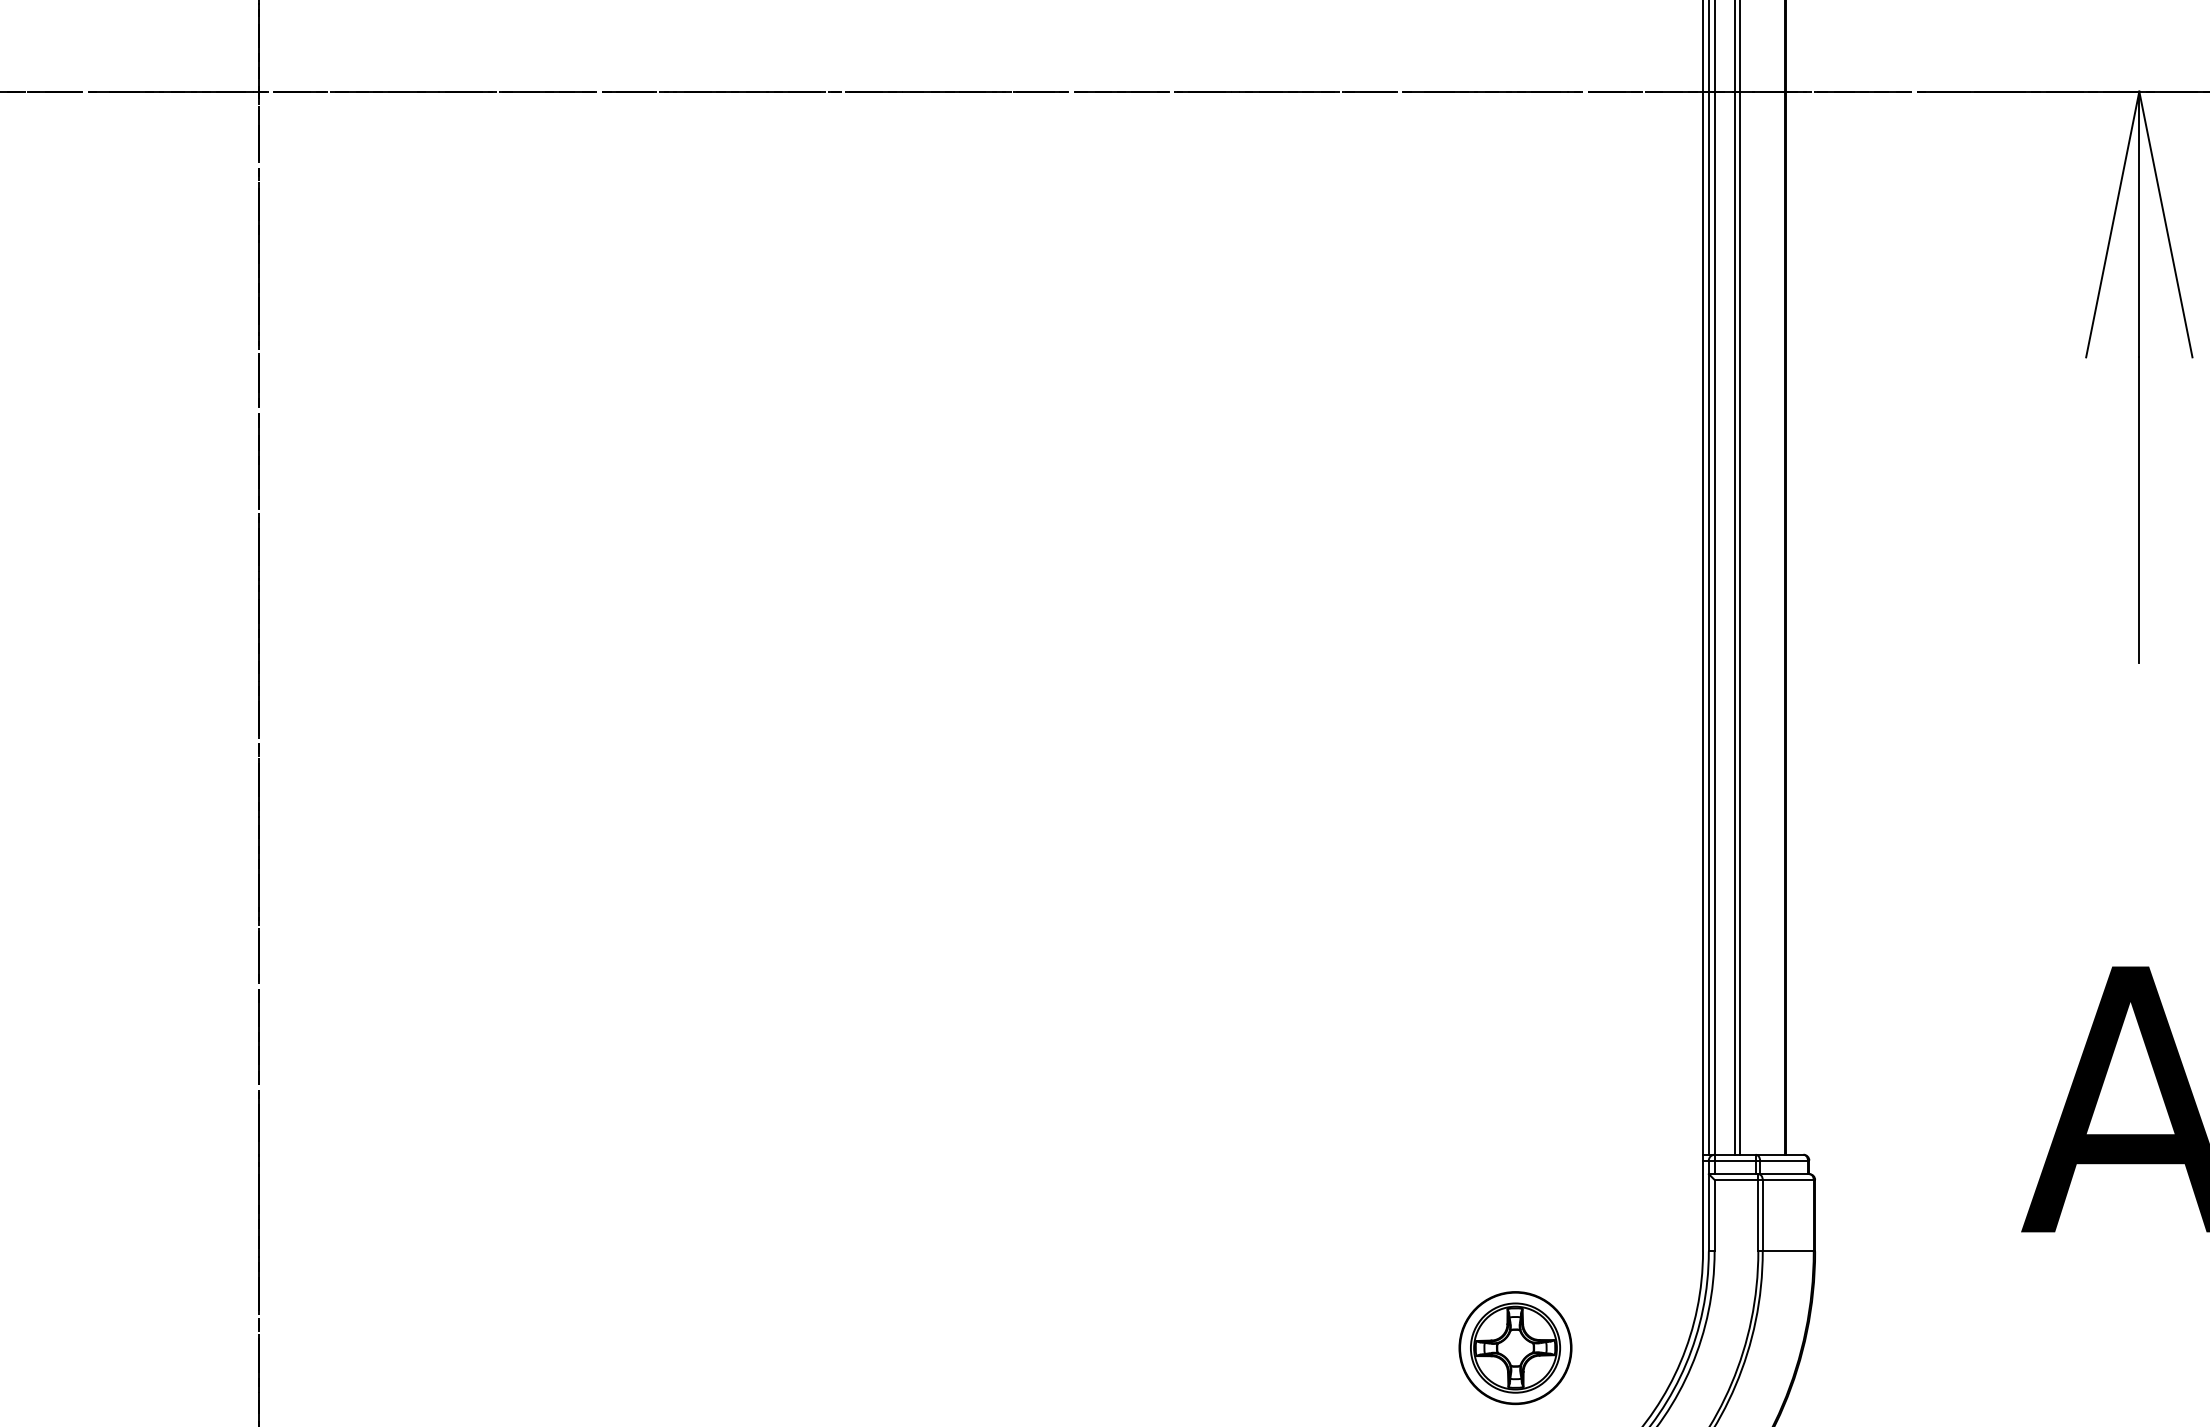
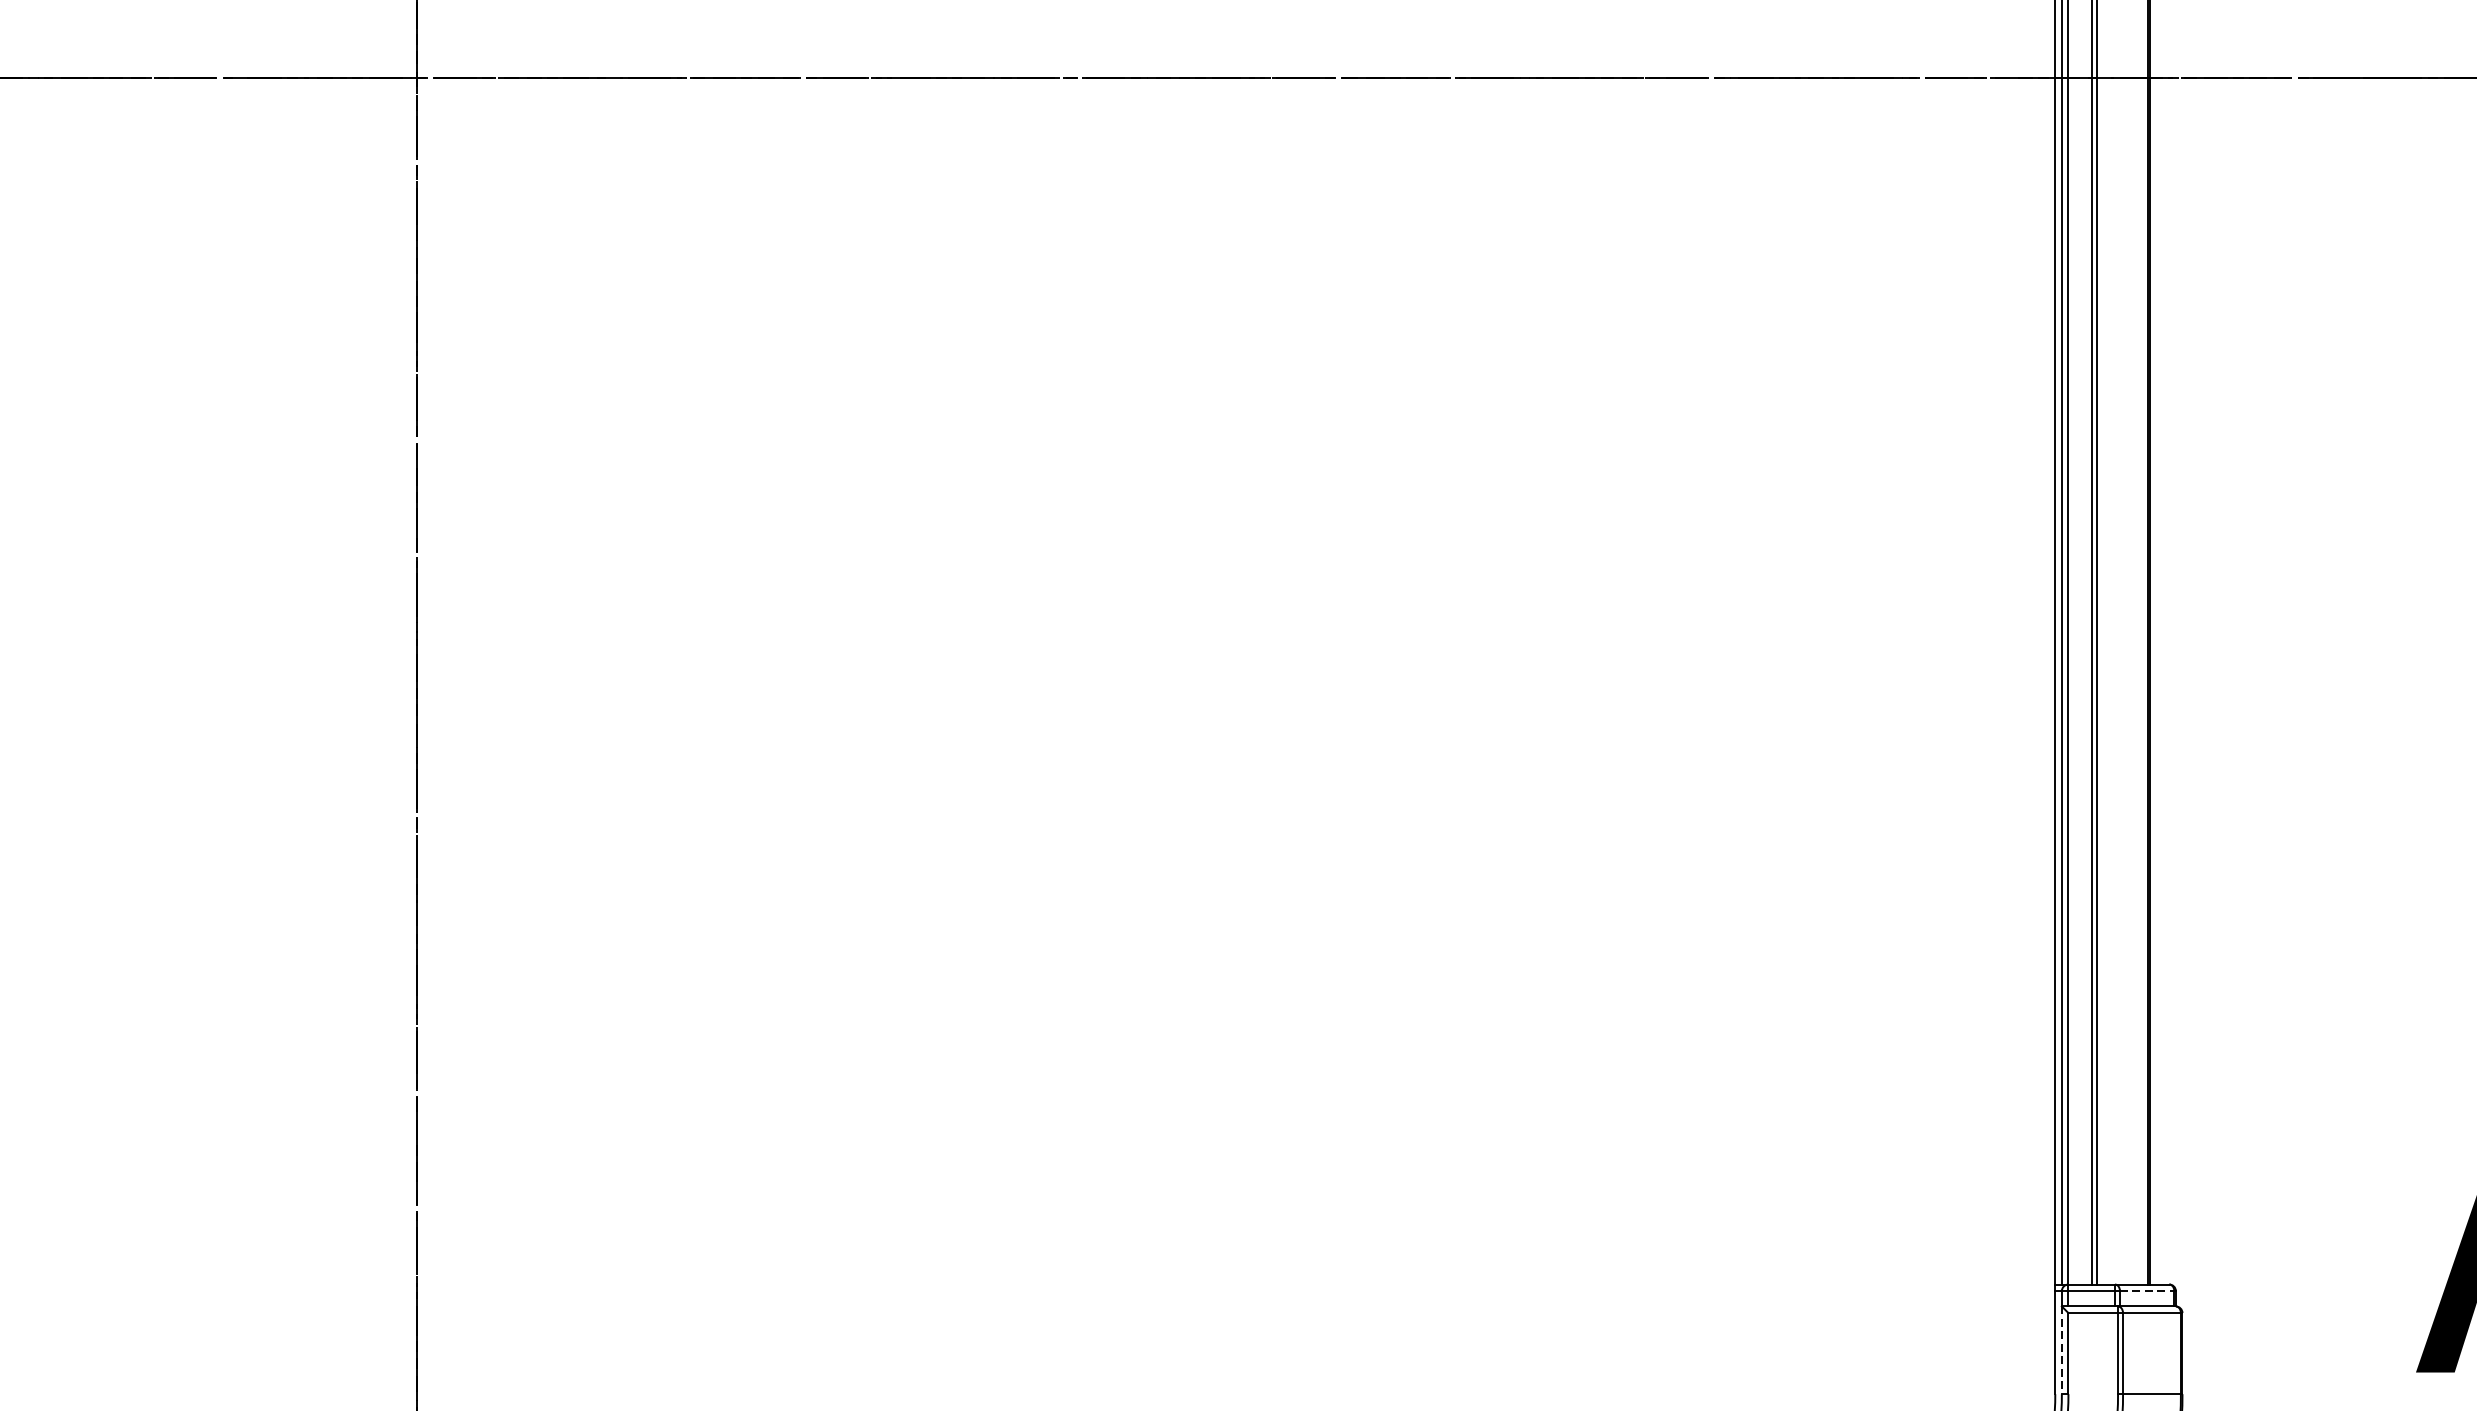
line: (1784, 1160) -> (2147, 1291), solid -> dashed
line: (1708, 1212) -> (2061, 1350), solid -> dashed

